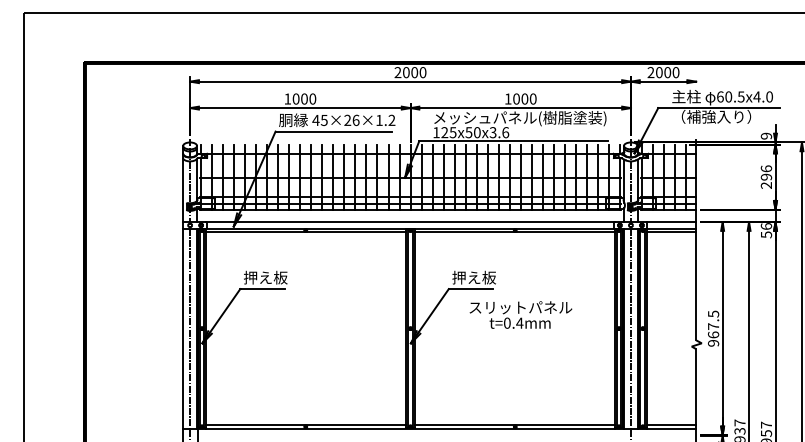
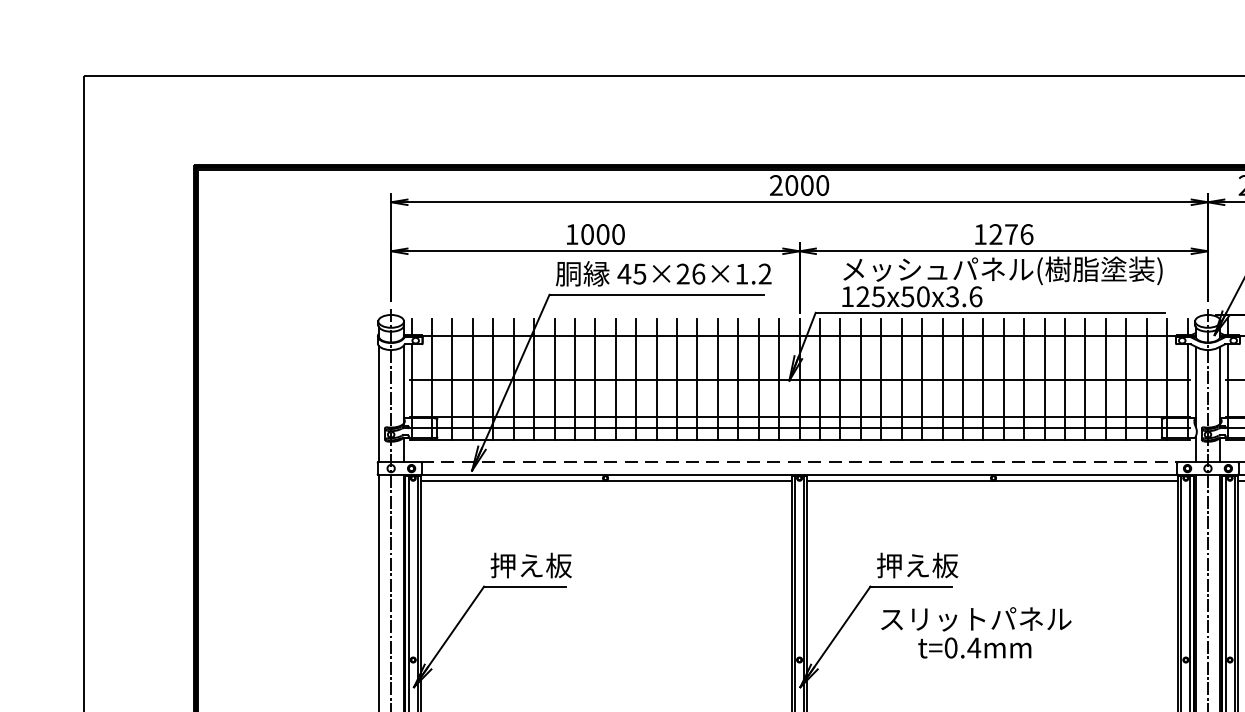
text: (524, 98) -> (1010, 233), 1000 -> 1276
line: (411, 222) -> (801, 463), solid -> dashed
text: (520, 314) -> (975, 631), moved

